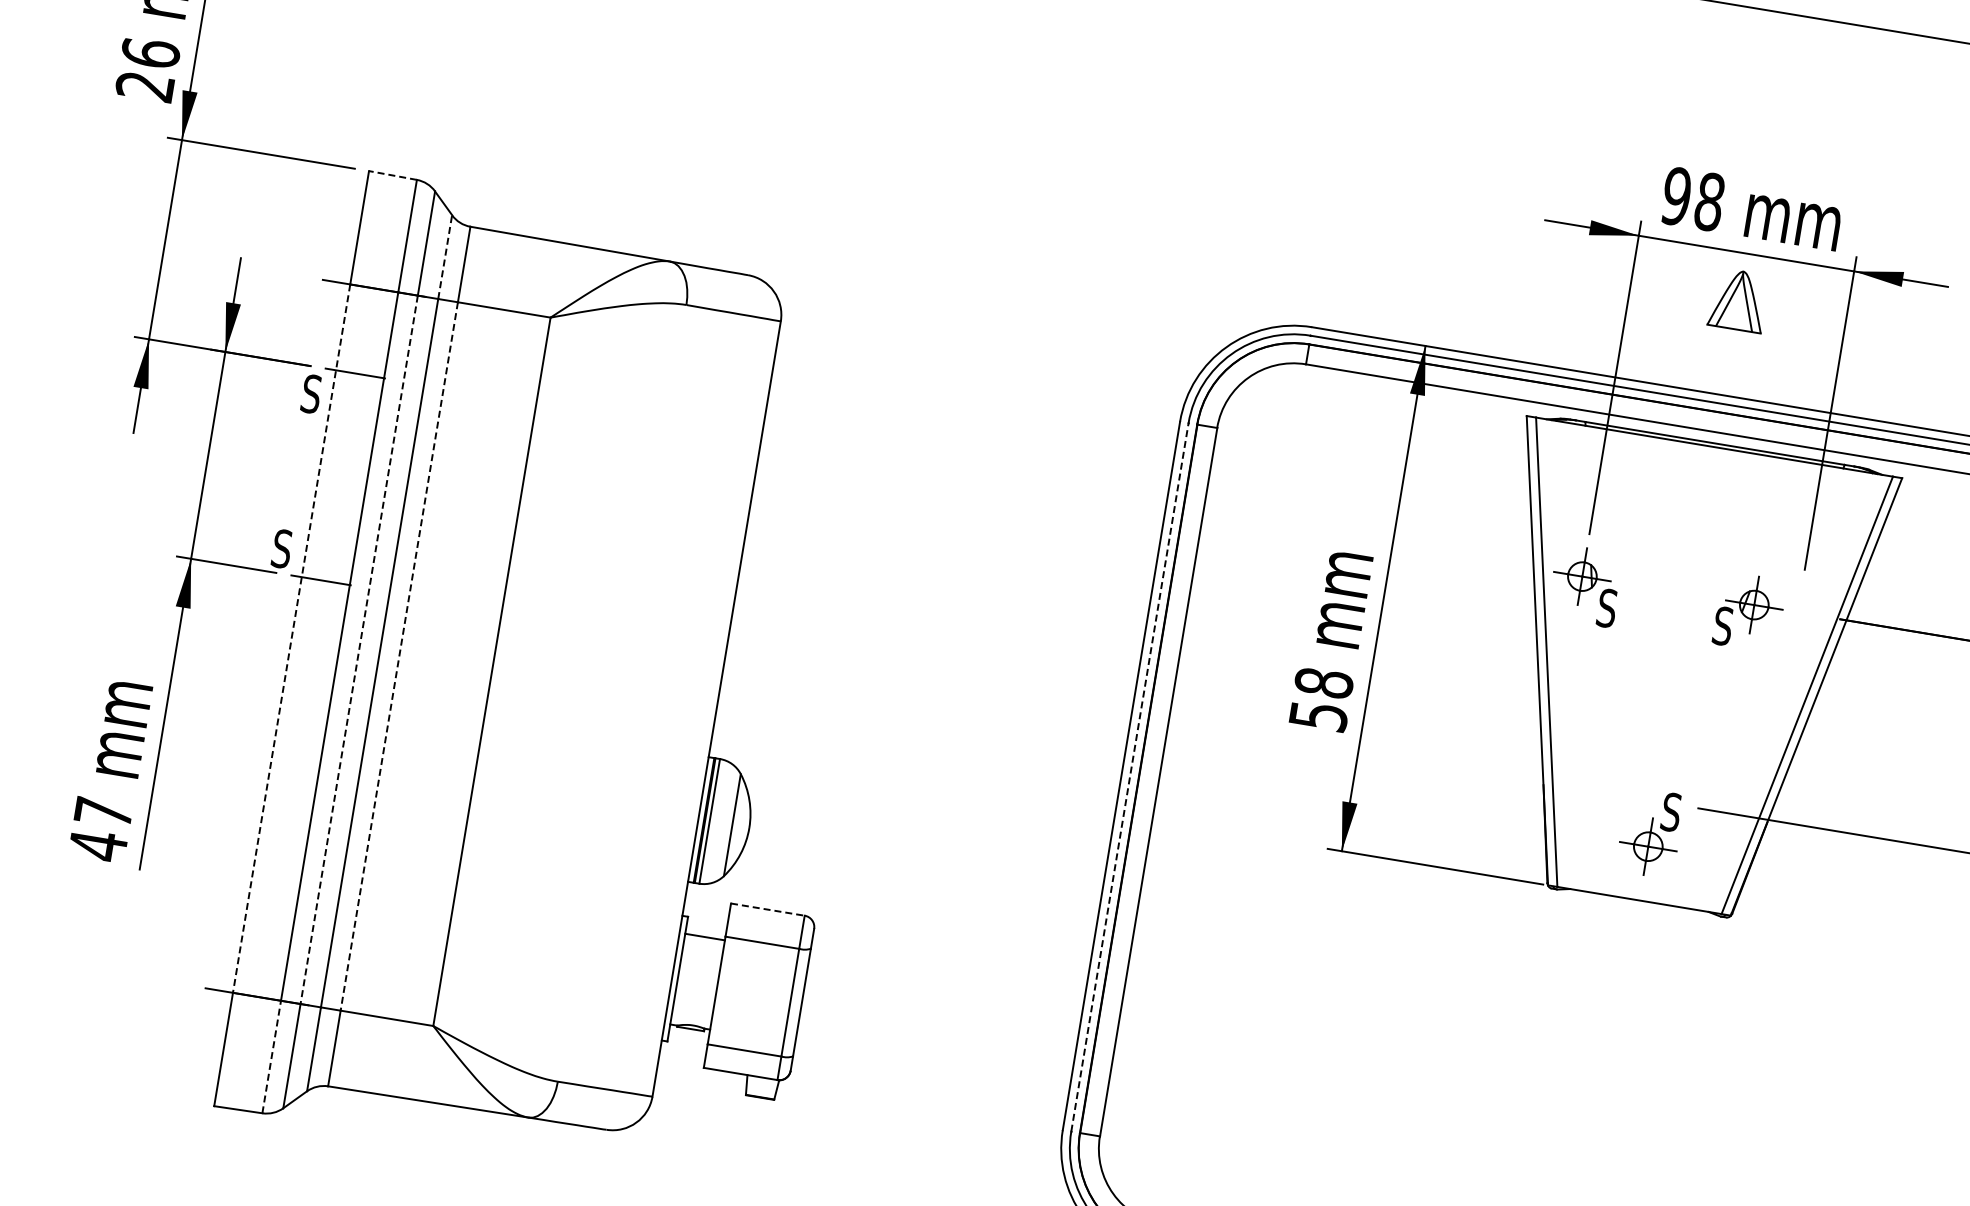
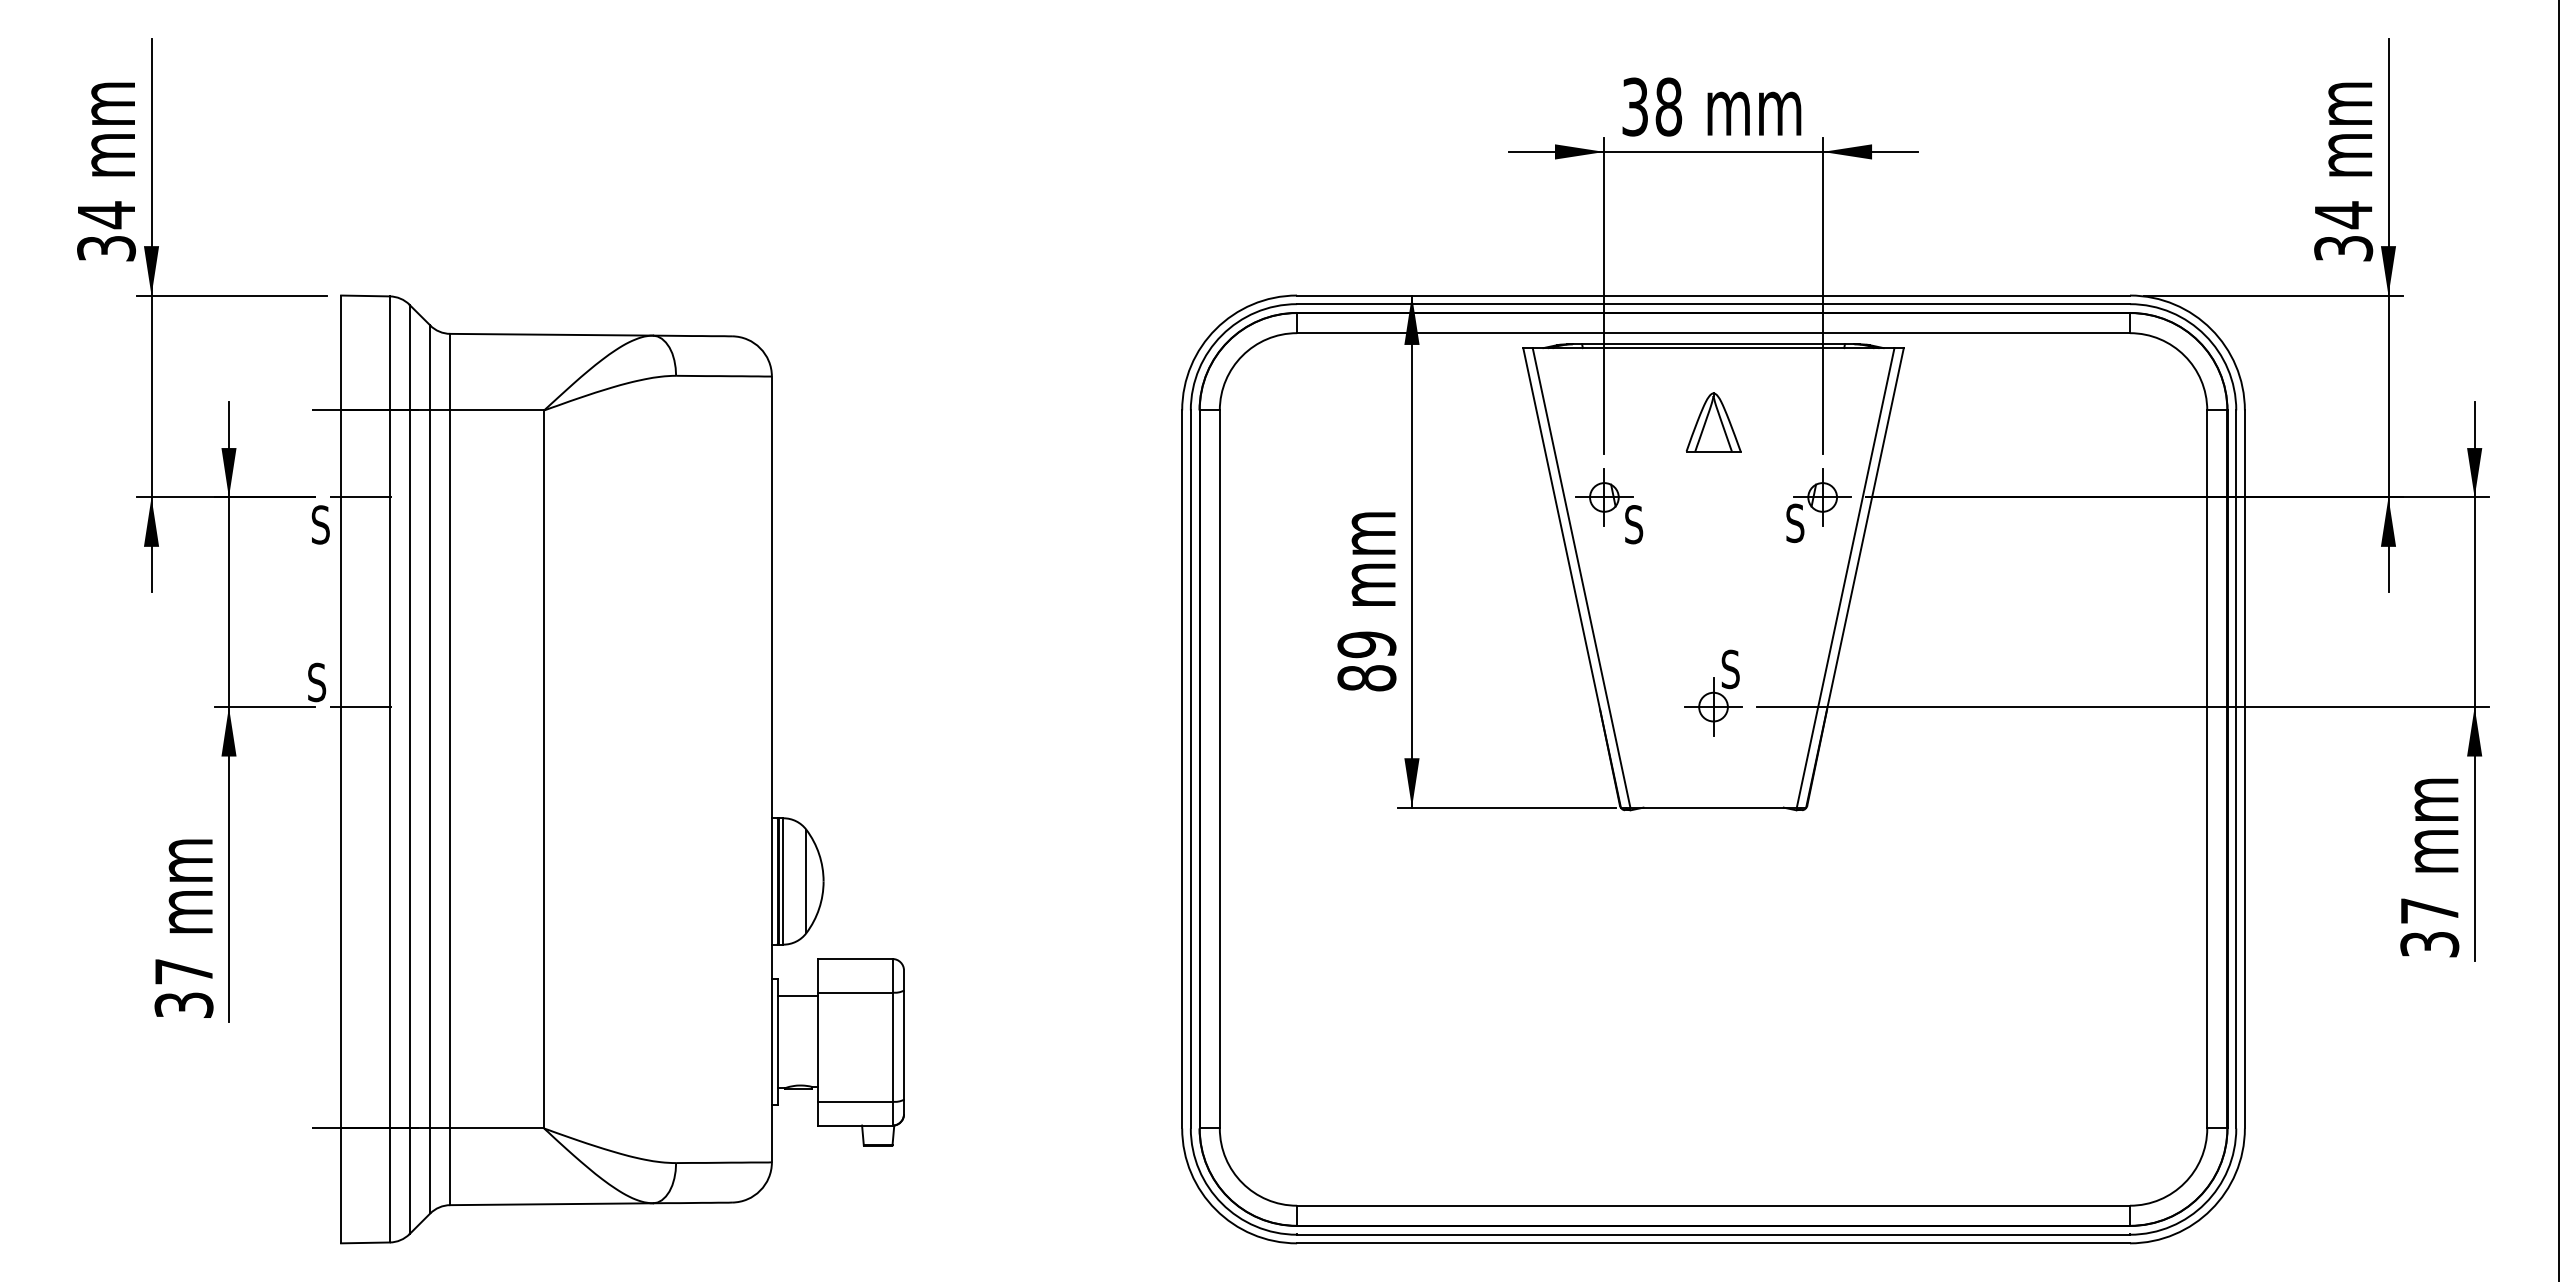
text: (148, 69) -> (106, 231), 26 -> 34
line: (392, 174) -> (364, 295), dashed -> solid
text: (1676, 196) -> (1635, 106), 98 -> 38
line: (445, 256) -> (430, 367), dashed -> solid
part: (1738, 300) -> (1713, 422), moved
part: (1748, 612) -> (1818, 505), moved
line: (292, 638) -> (341, 769), dashed -> solid
line: (359, 649) -> (409, 769), dashed -> solid
line: (399, 656) -> (450, 769), dashed -> solid
text: (1320, 699) -> (1366, 661), 58 -> 89
line: (1129, 776) -> (1190, 768), dashed -> solid
part: (1650, 832) -> (1713, 692), moved
text: (97, 845) -> (183, 1005), 47 -> 37
line: (768, 910) -> (855, 959), dashed -> solid
line: (271, 1056) -> (389, 1184), dashed -> solid

